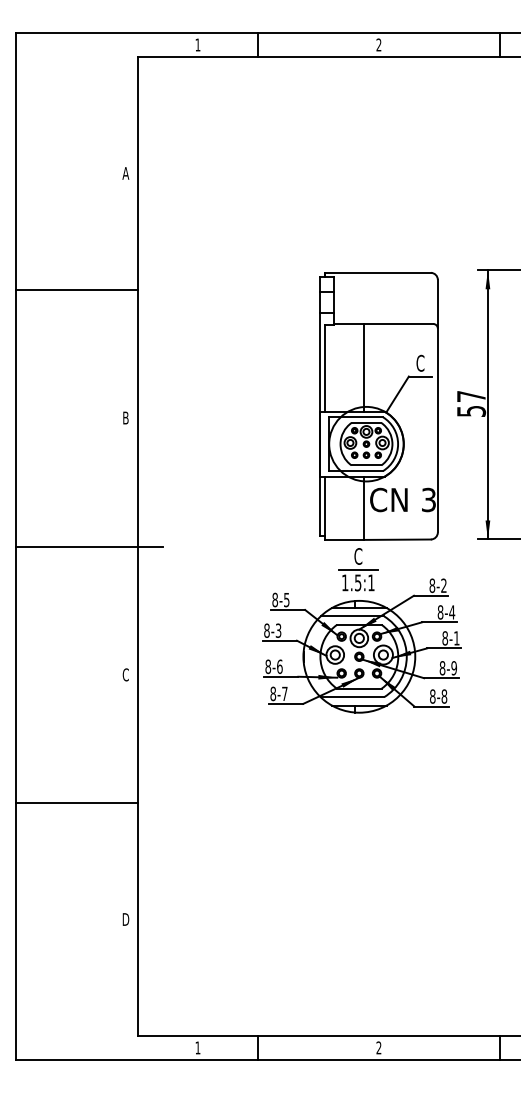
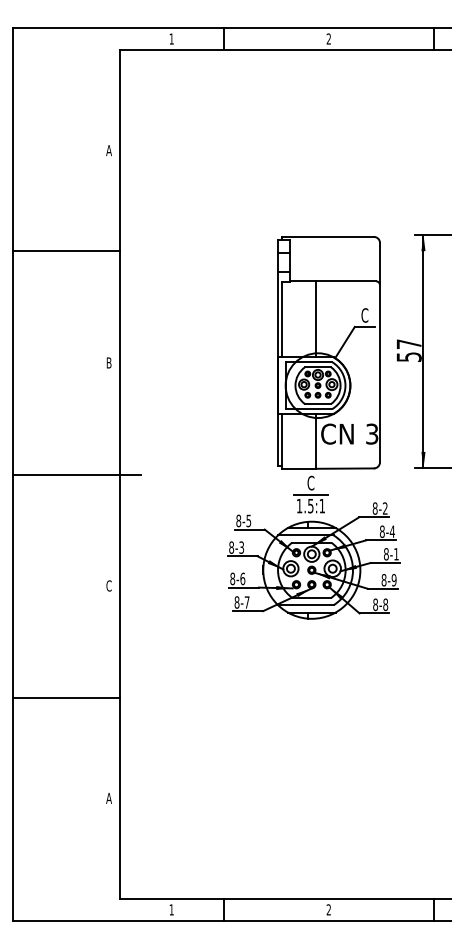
text: (125, 918) -> (108, 797), D -> A

